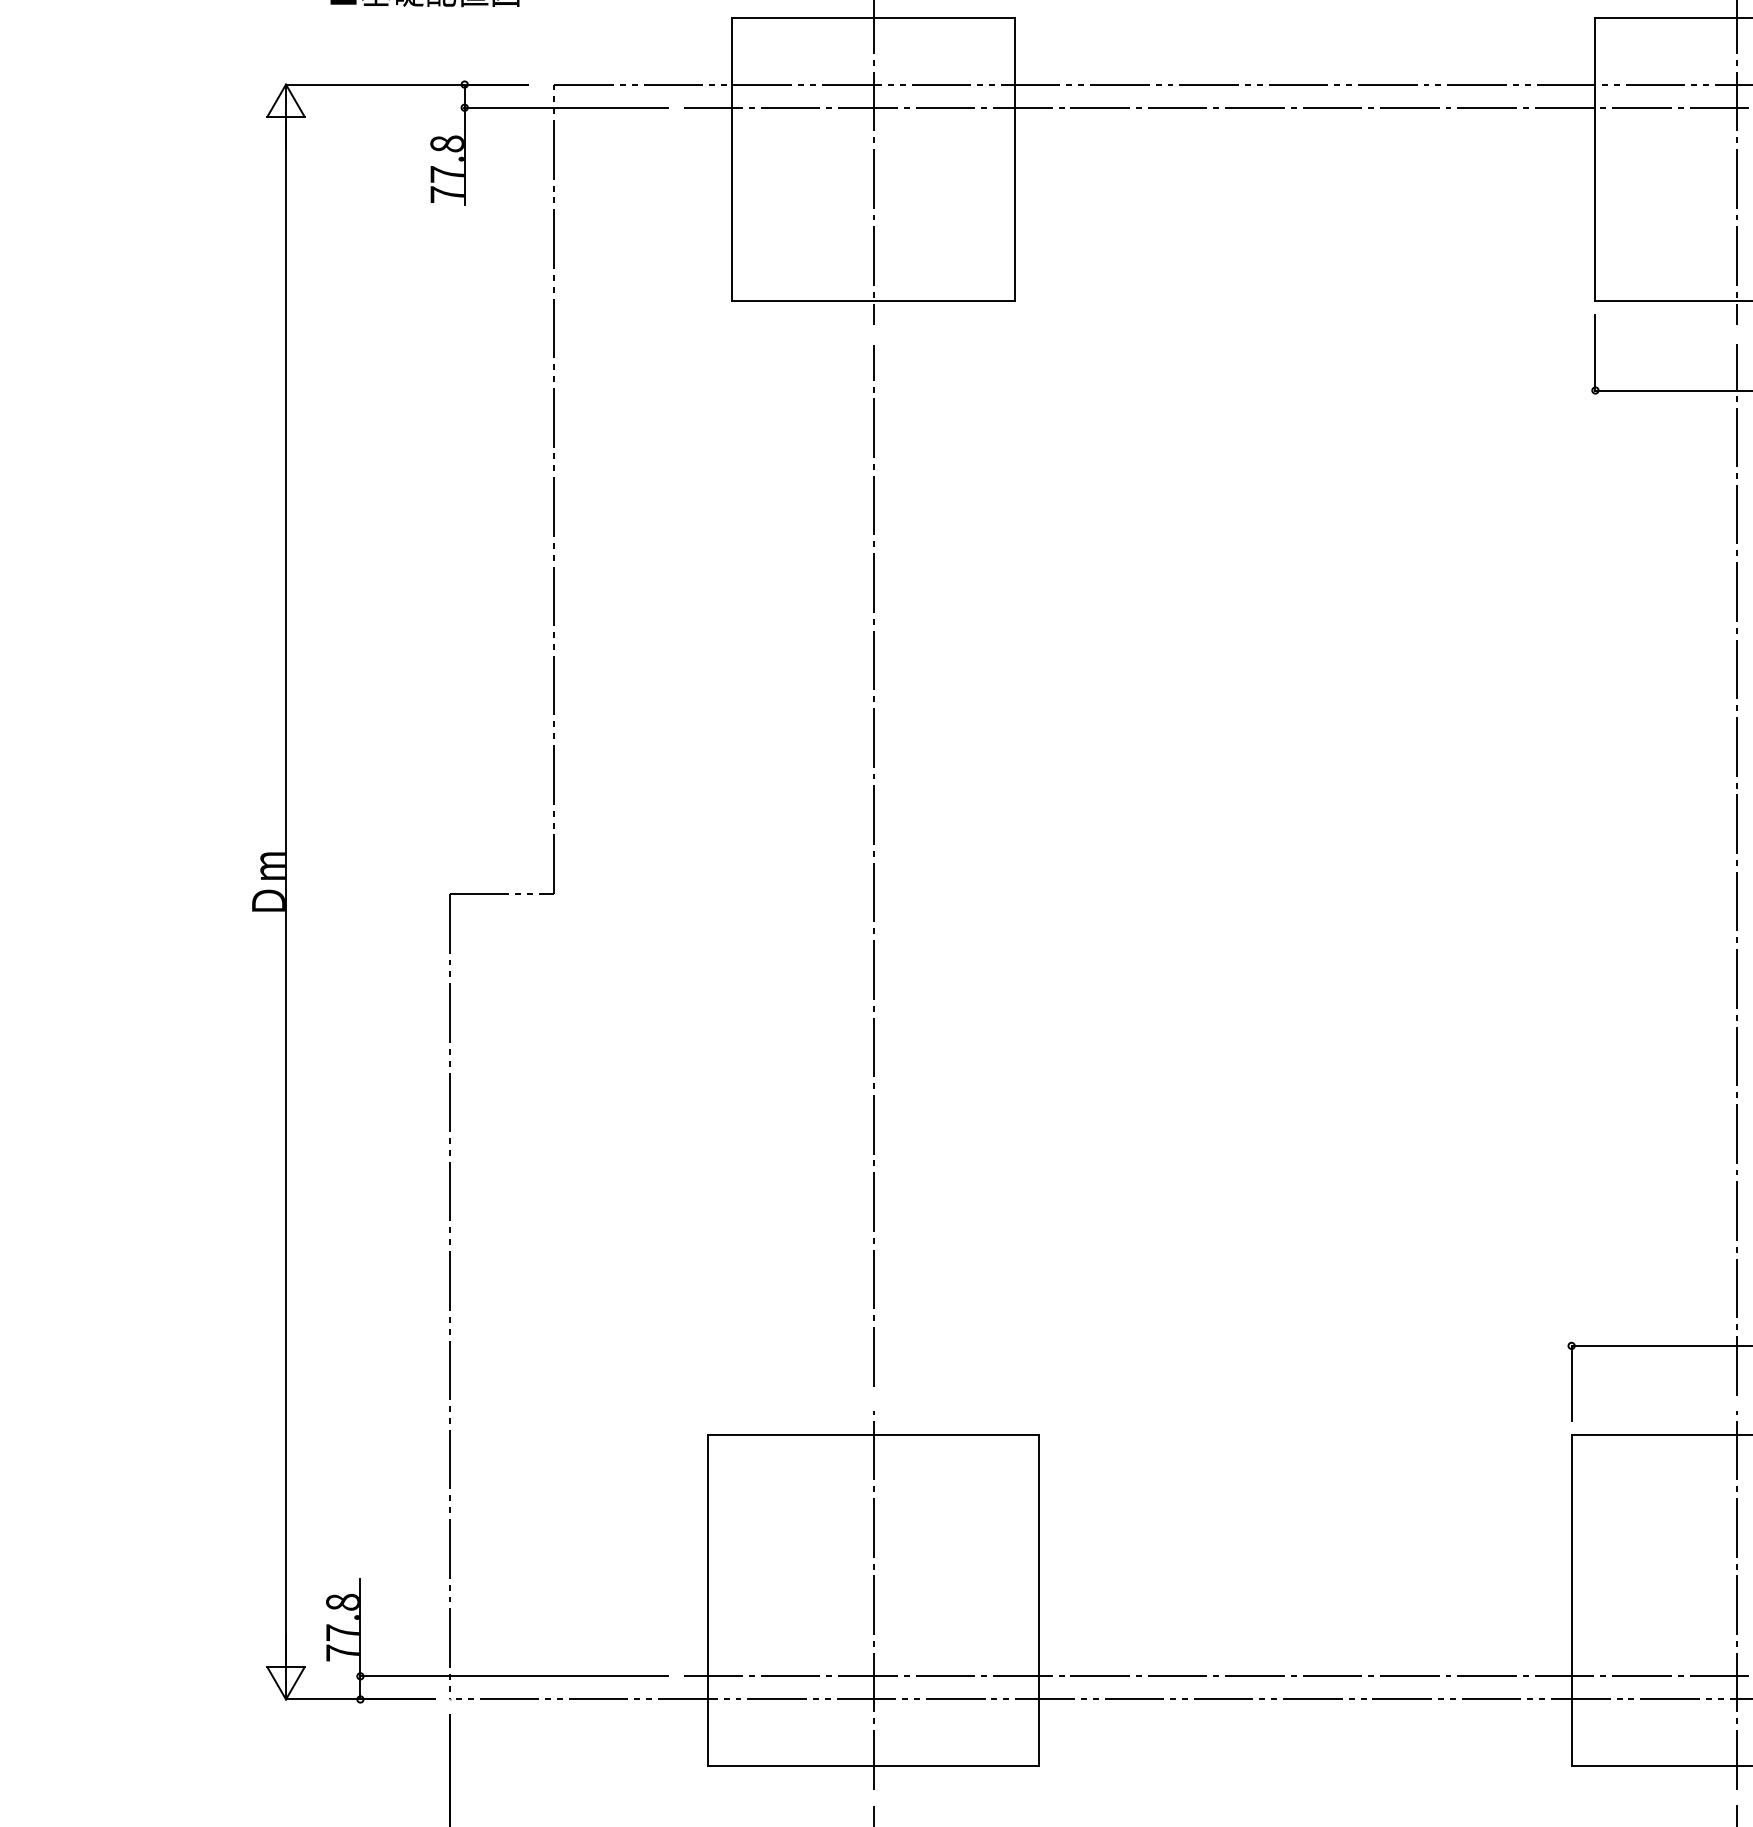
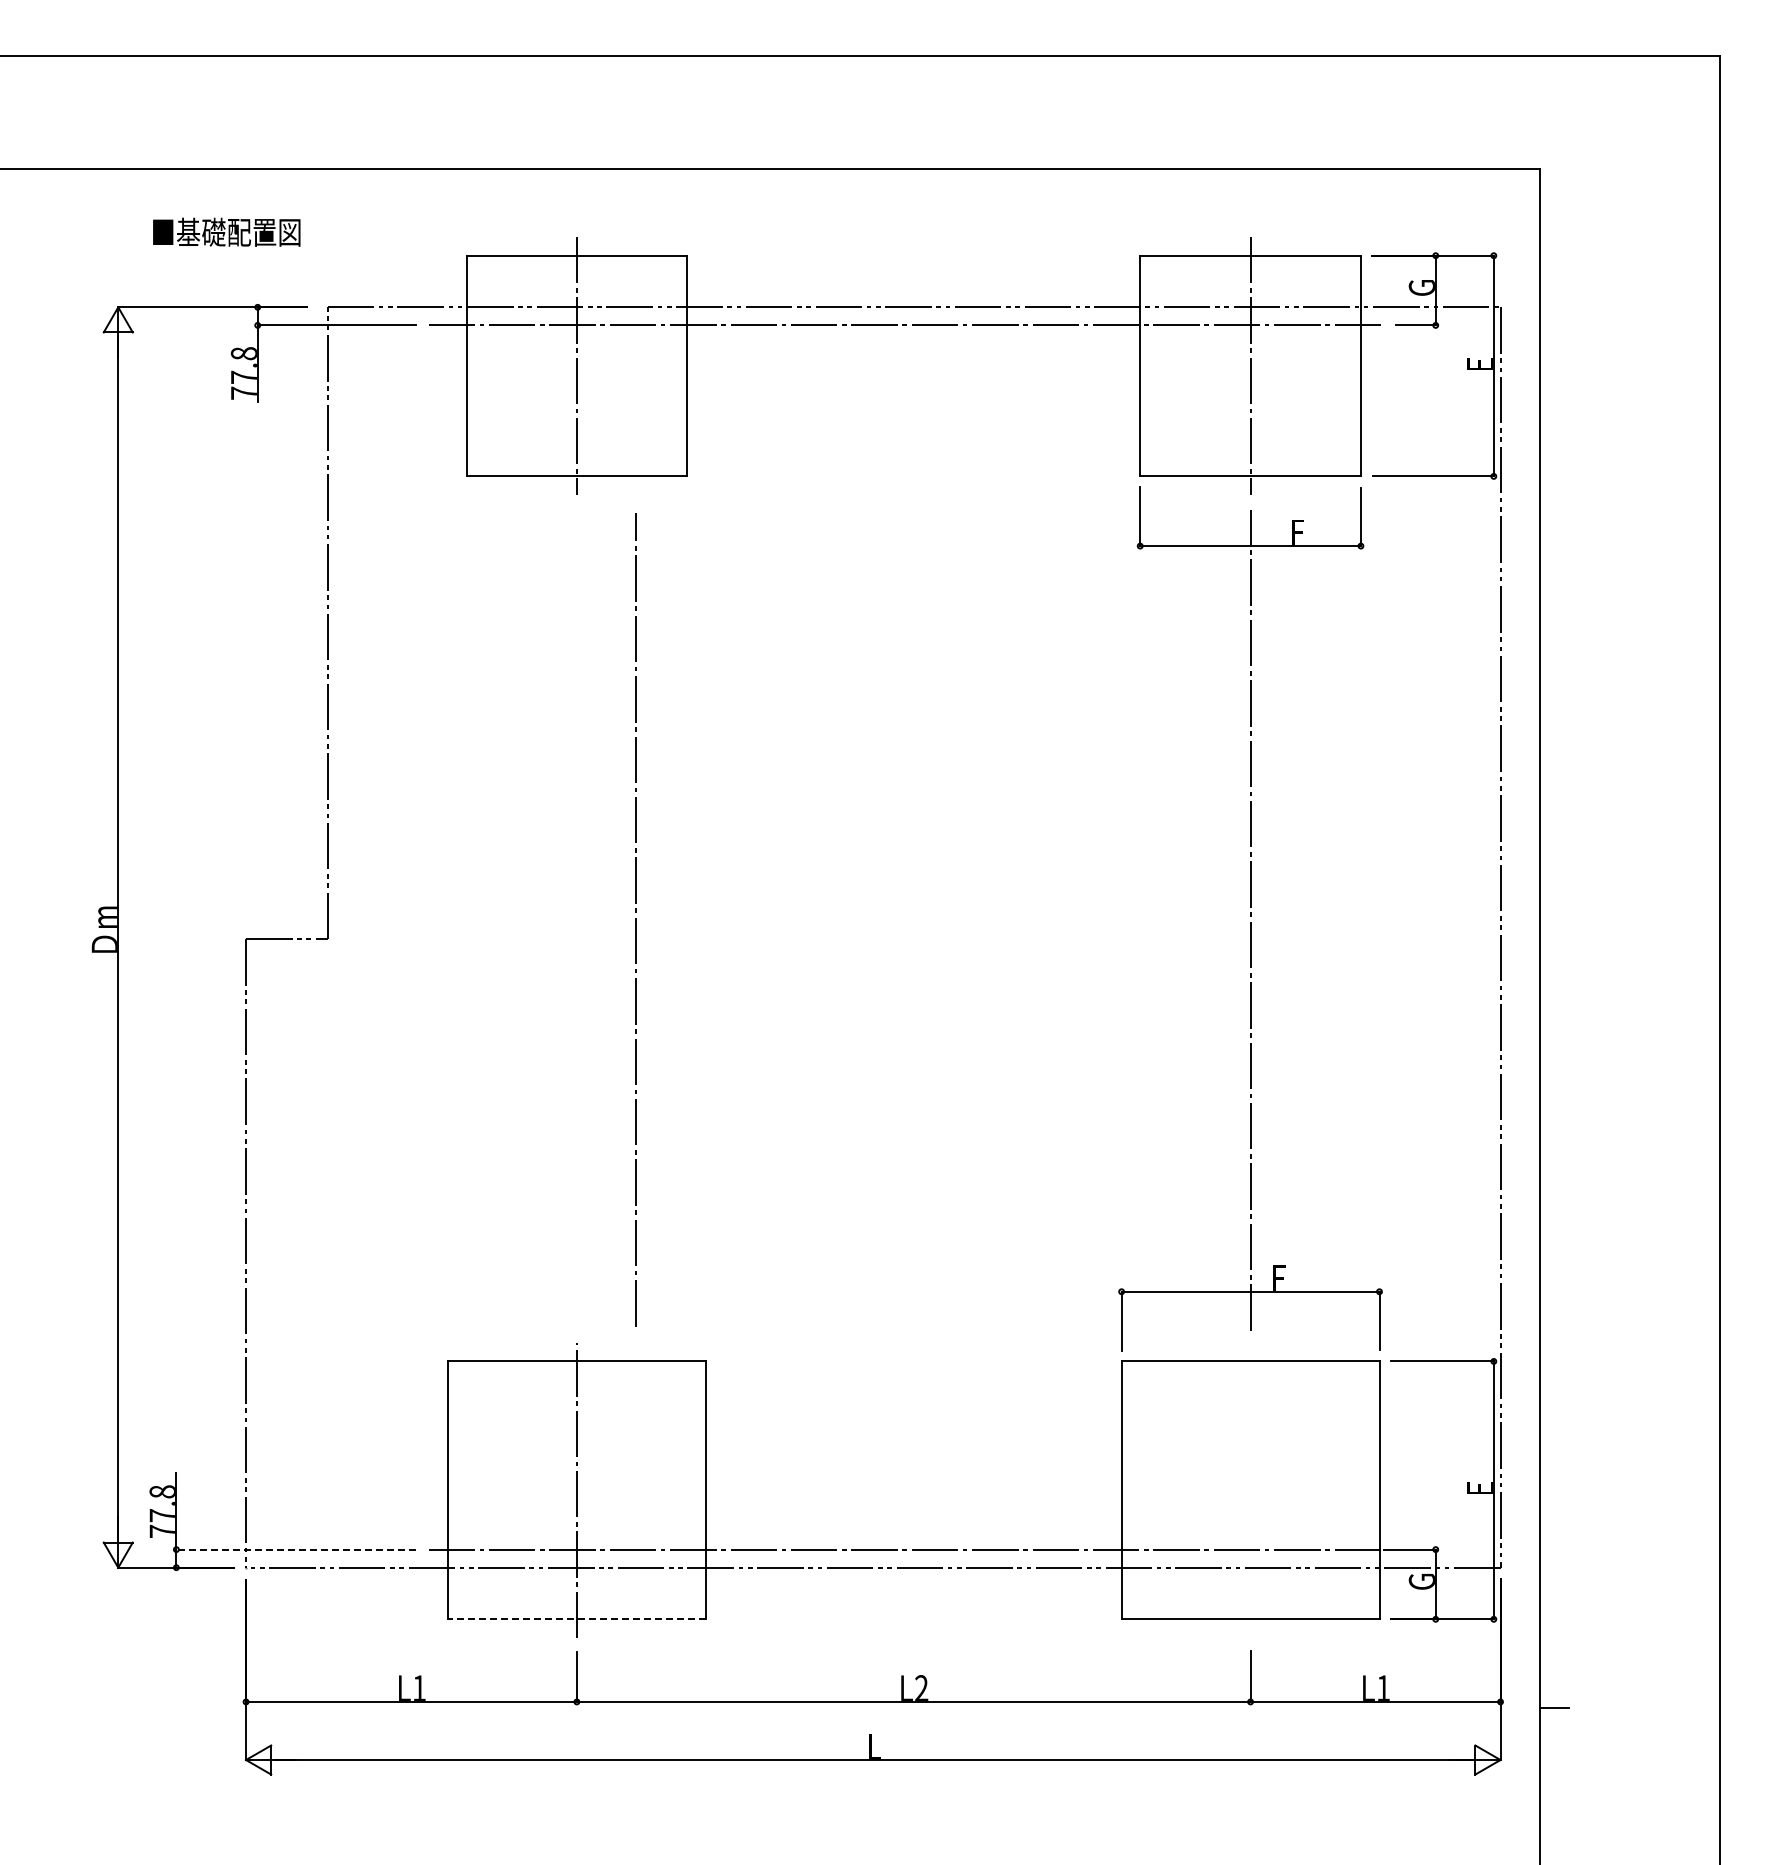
line: (873, 865) -> (635, 919), moved
line: (1736, 1600) -> (1250, 1490), removed
line: (514, 1676) -> (296, 1549), solid -> dashed
line: (873, 1765) -> (576, 1619), solid -> dashed

